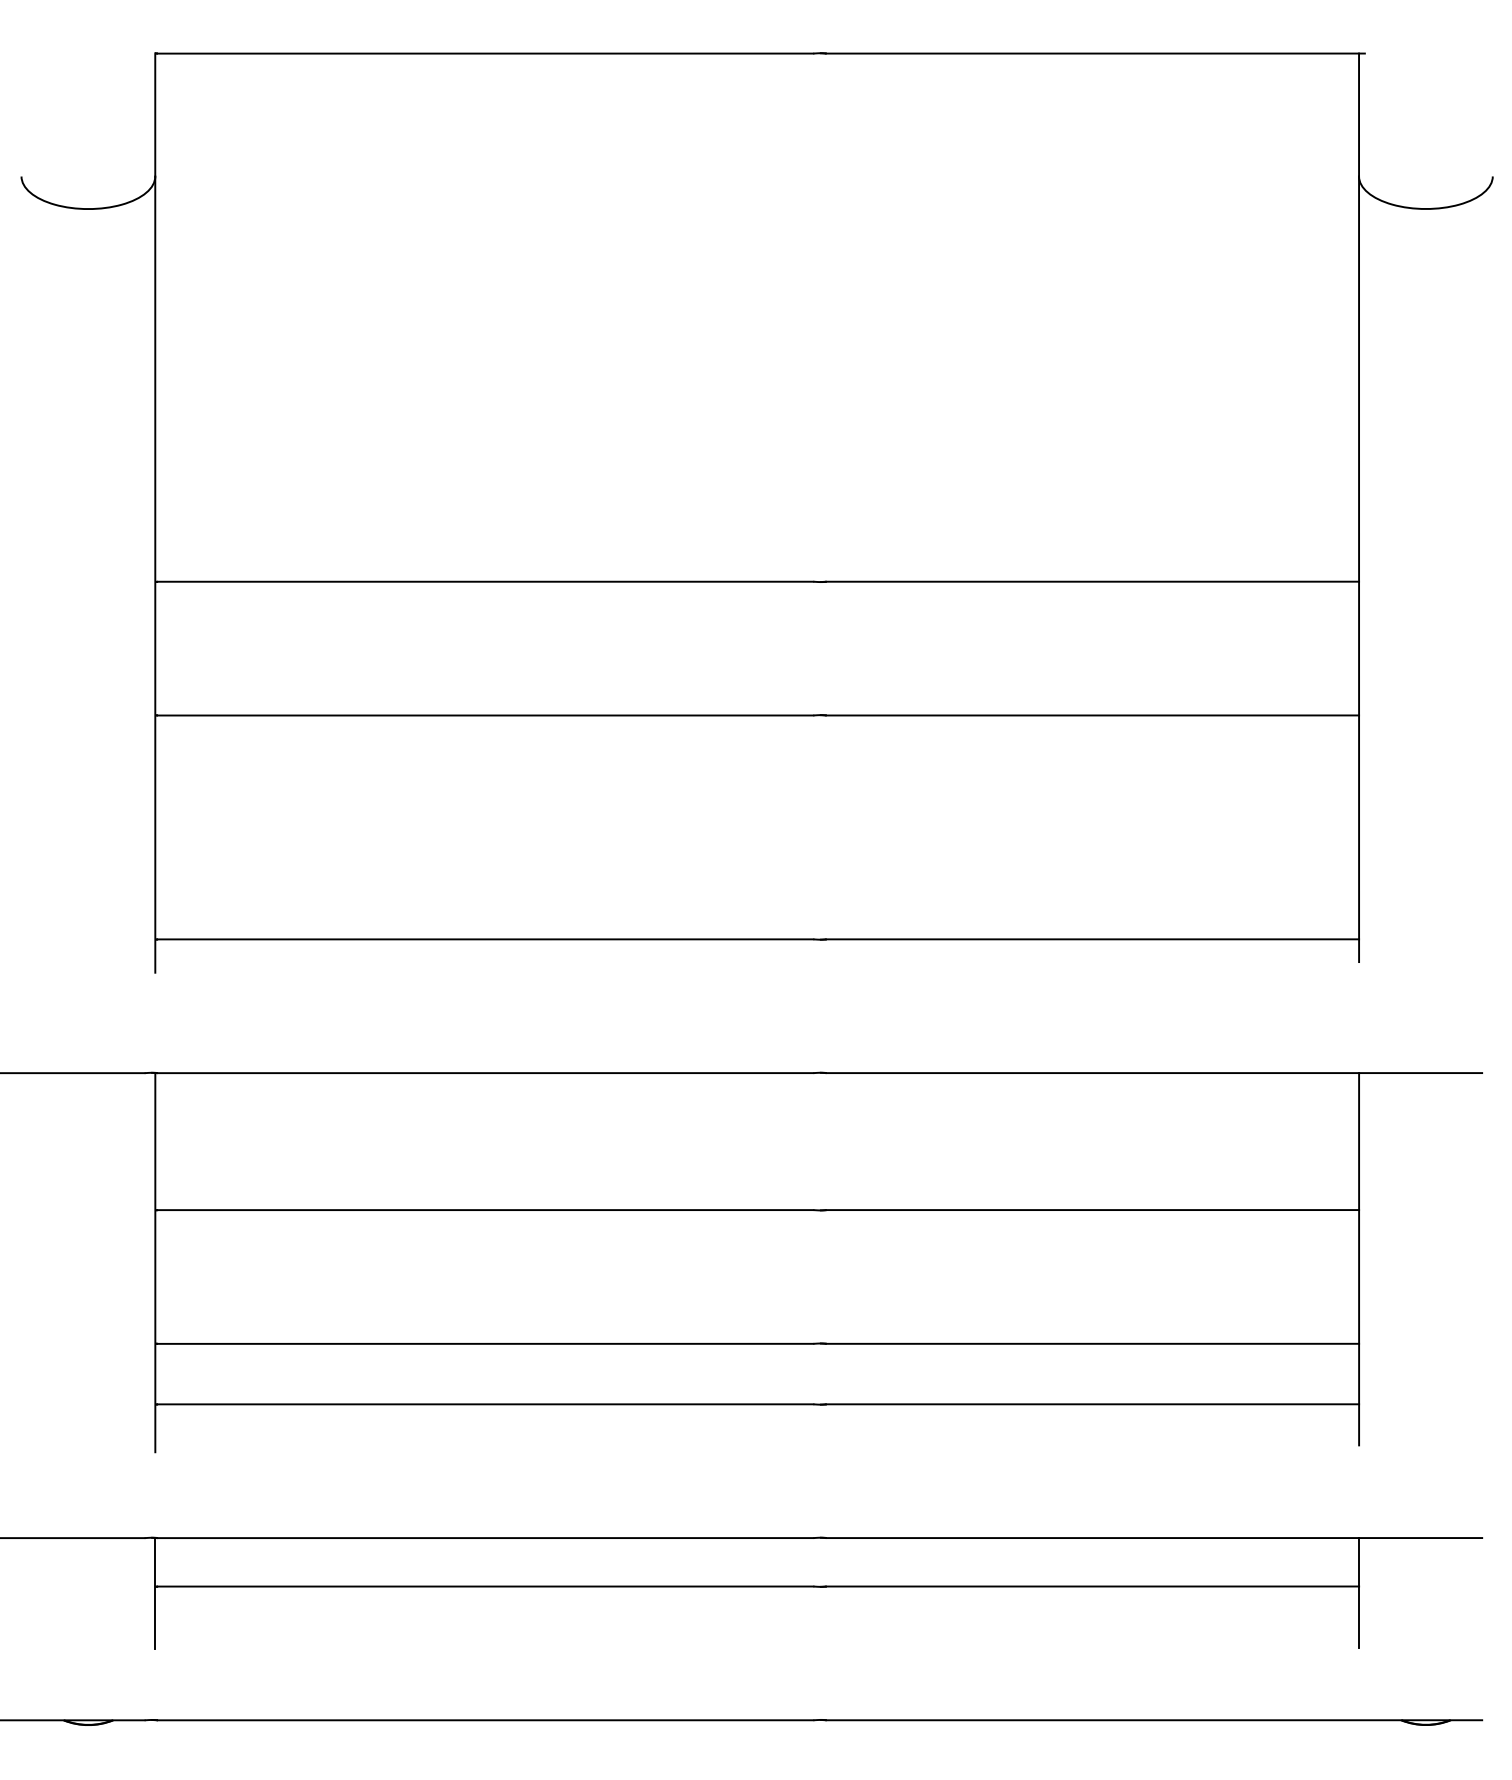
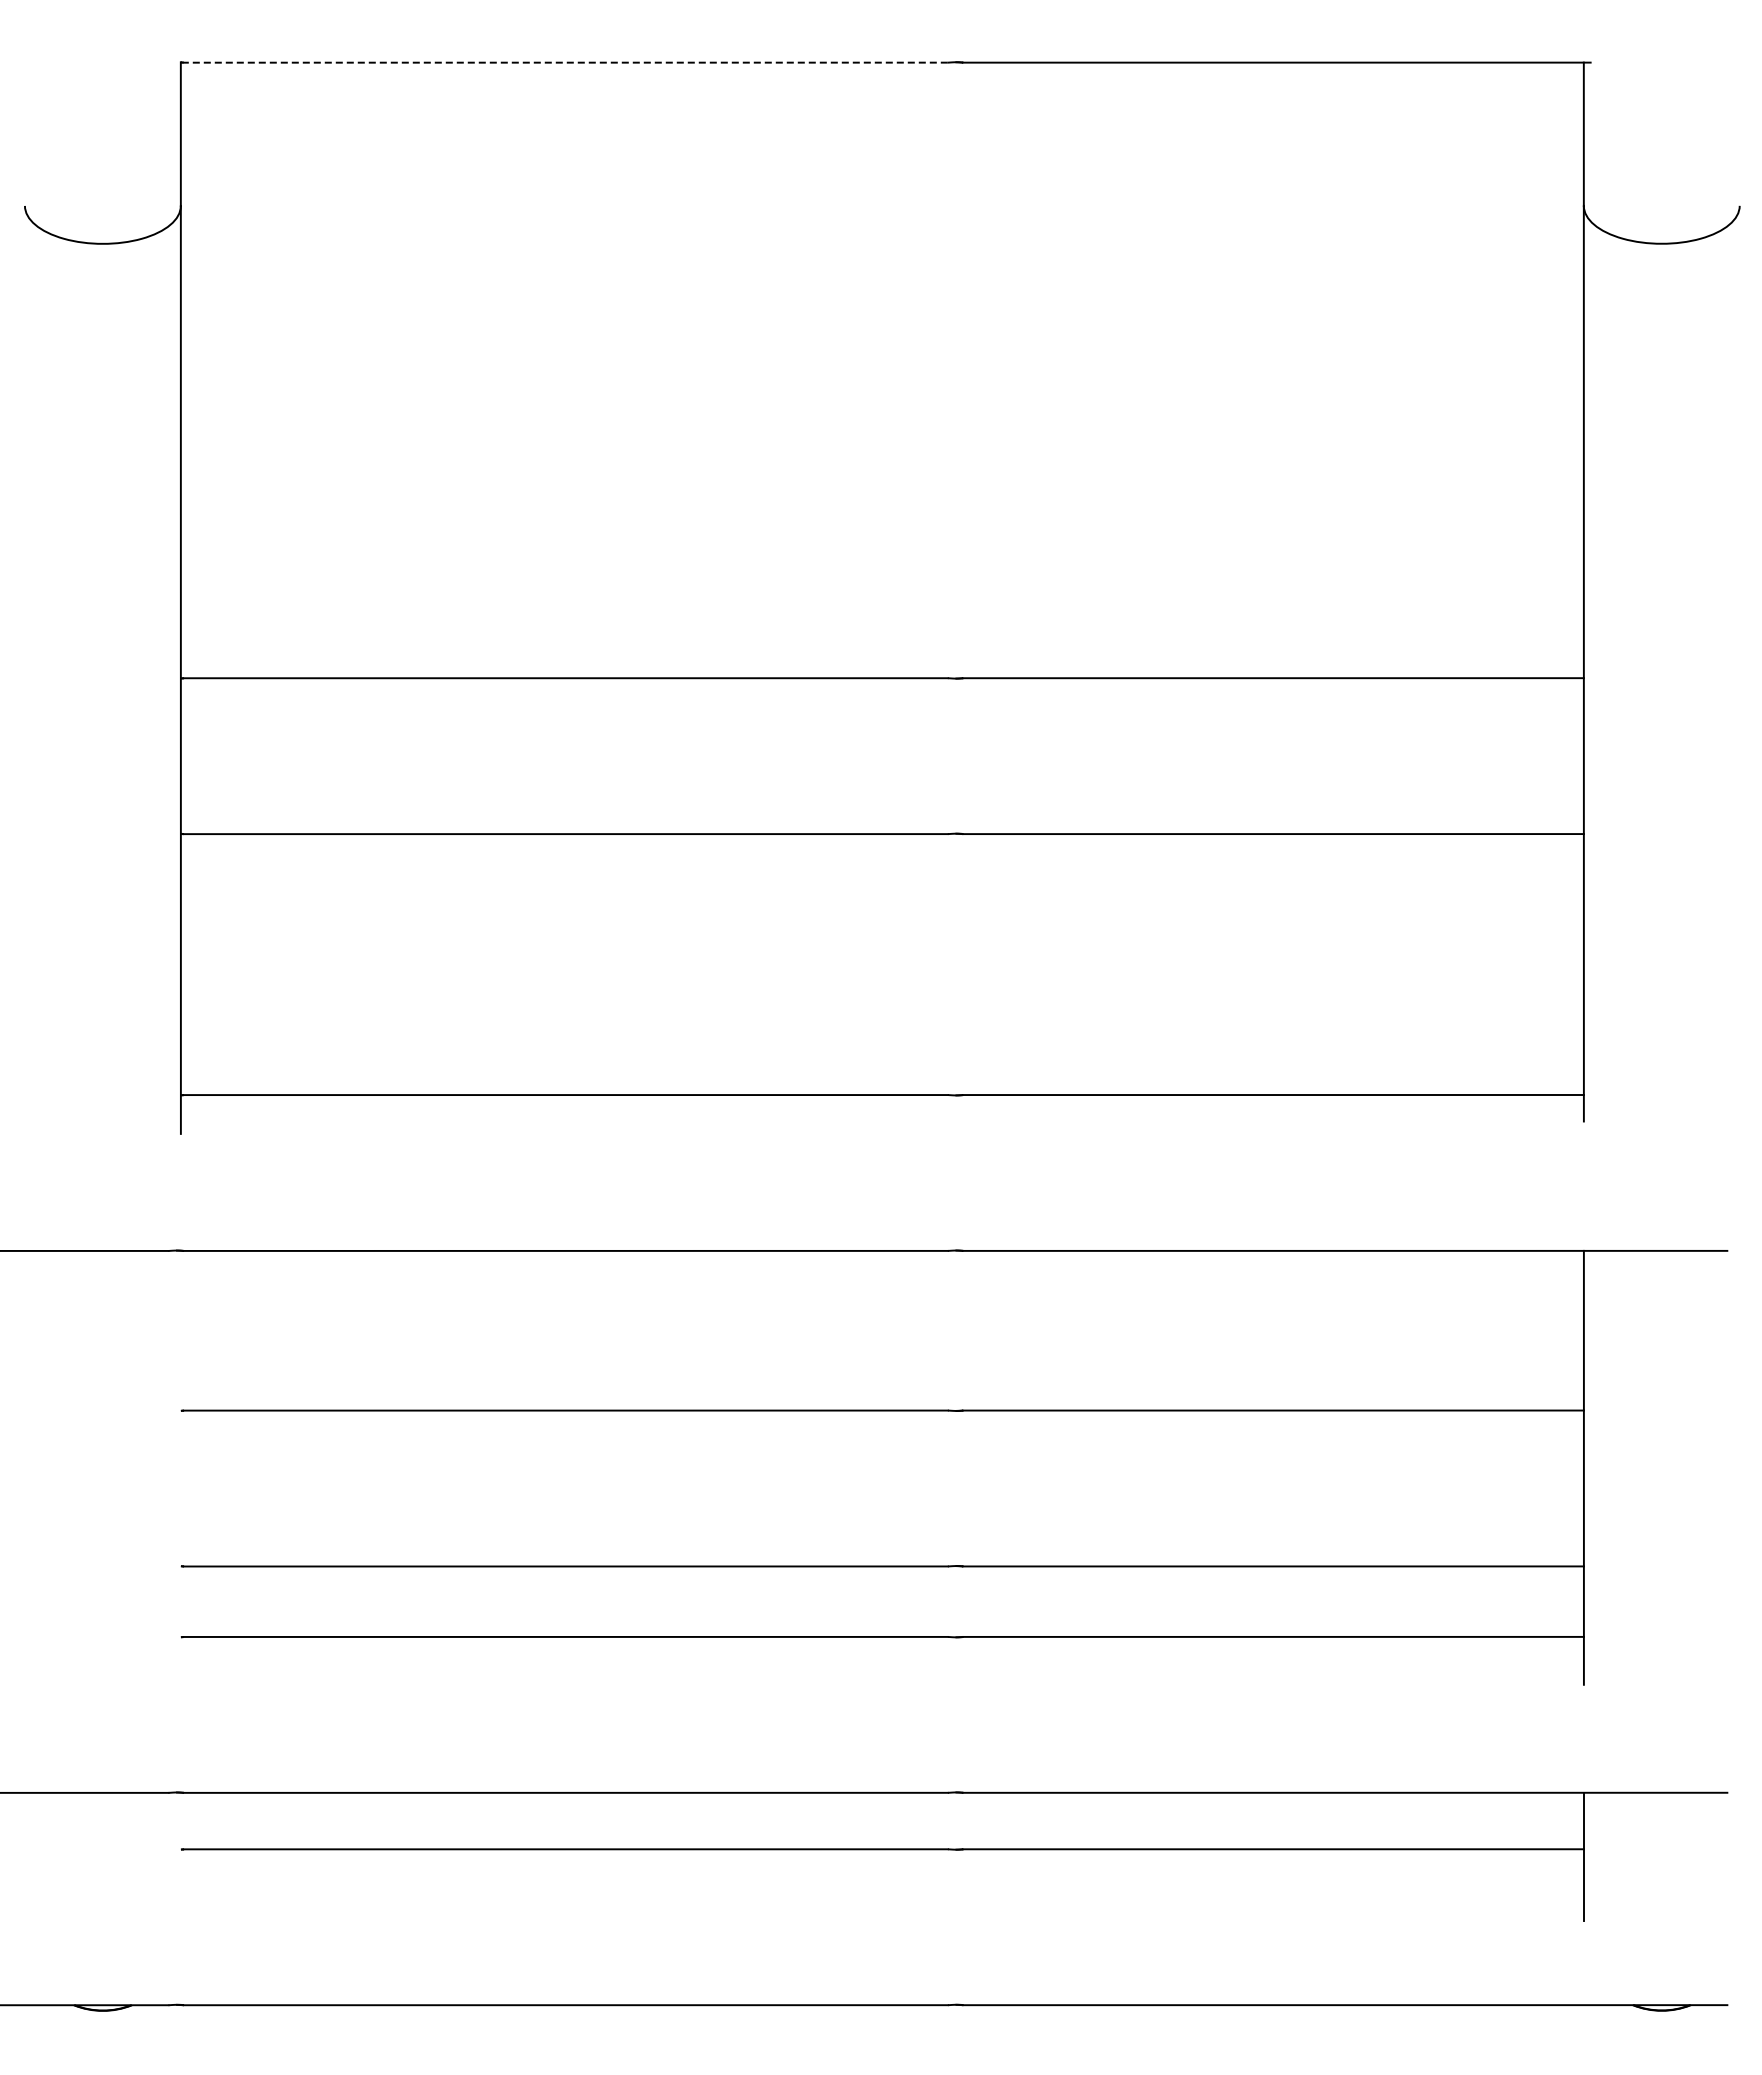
line: (485, 53) -> (565, 62), solid -> dashed
line: (154, 1262) -> (180, 1471), removed
line: (154, 1593) -> (180, 1857), removed

